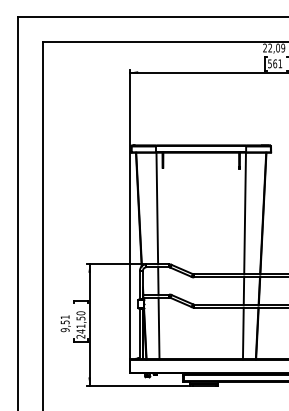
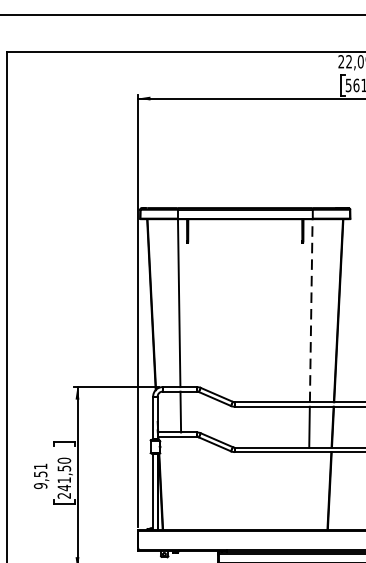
line: (245, 213) -> (311, 310), solid -> dashed
line: (158, 328) -> (180, 483), removed
line: (242, 333) -> (307, 491), removed

